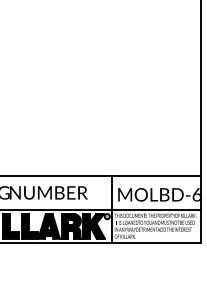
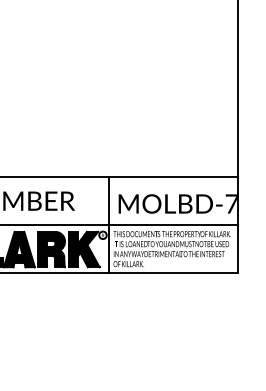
text: (195, 194) -> (229, 203), MOLBD-6 -> MOLBD-7

